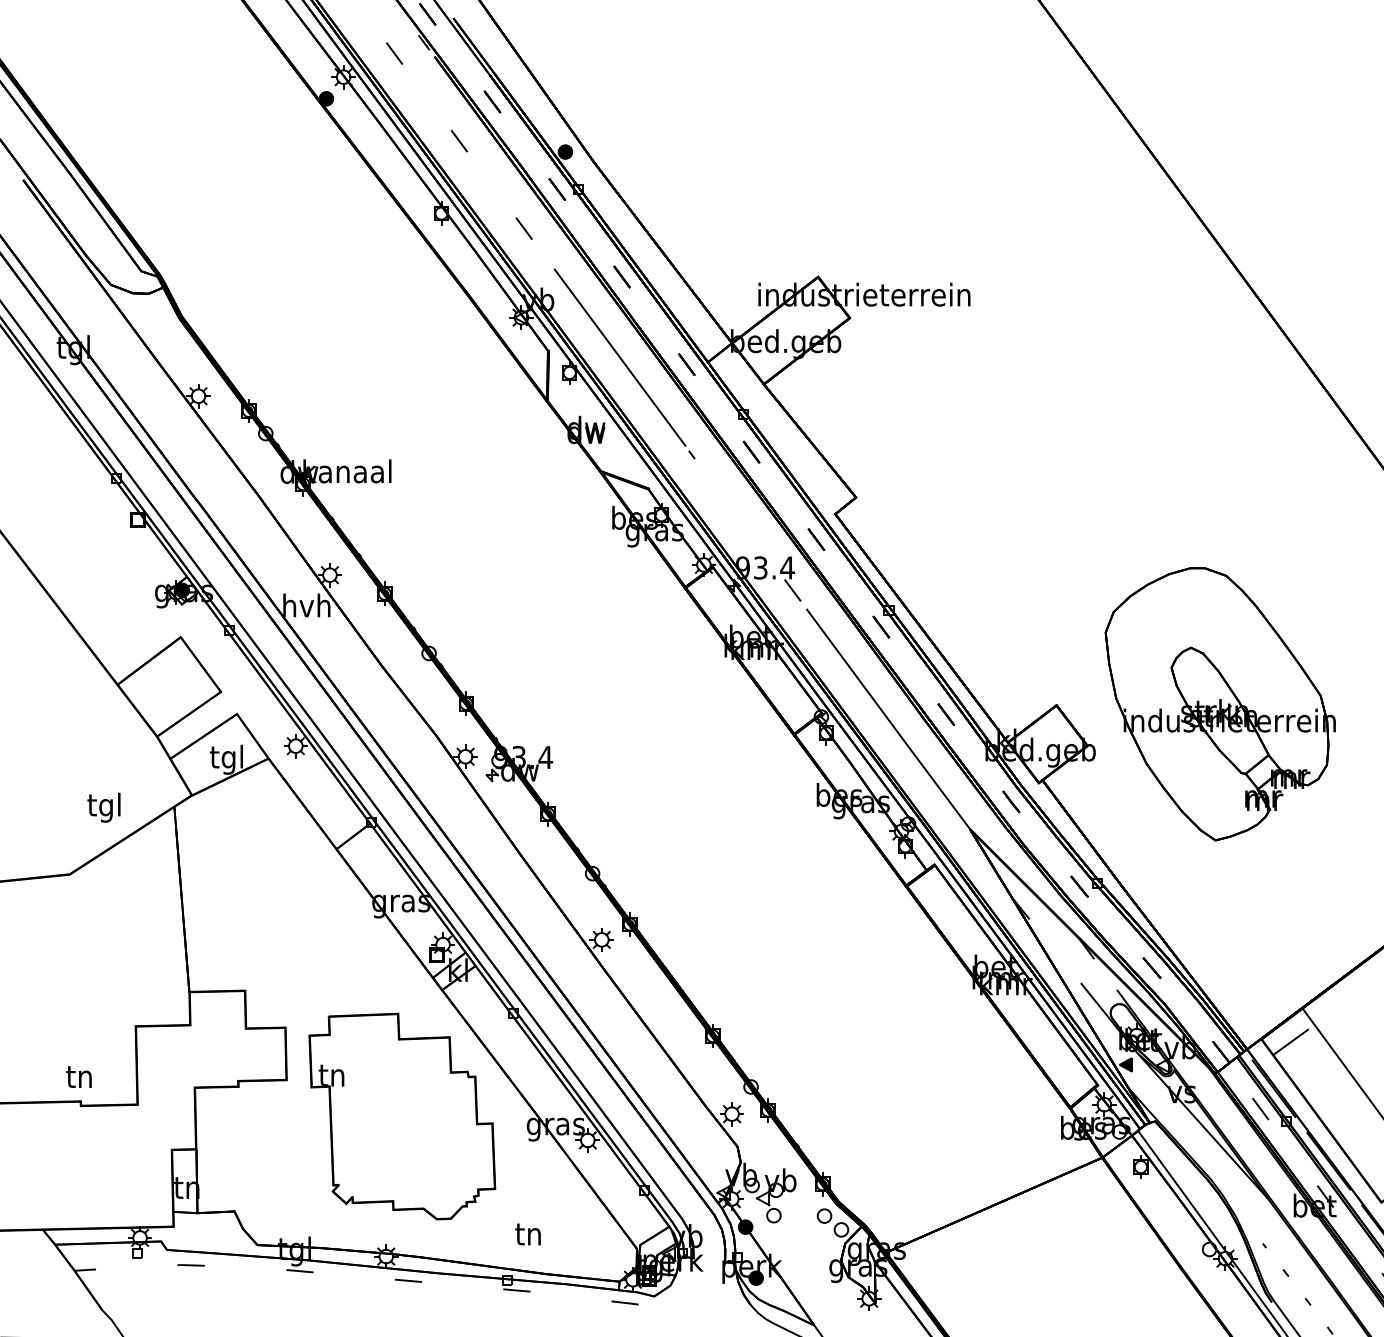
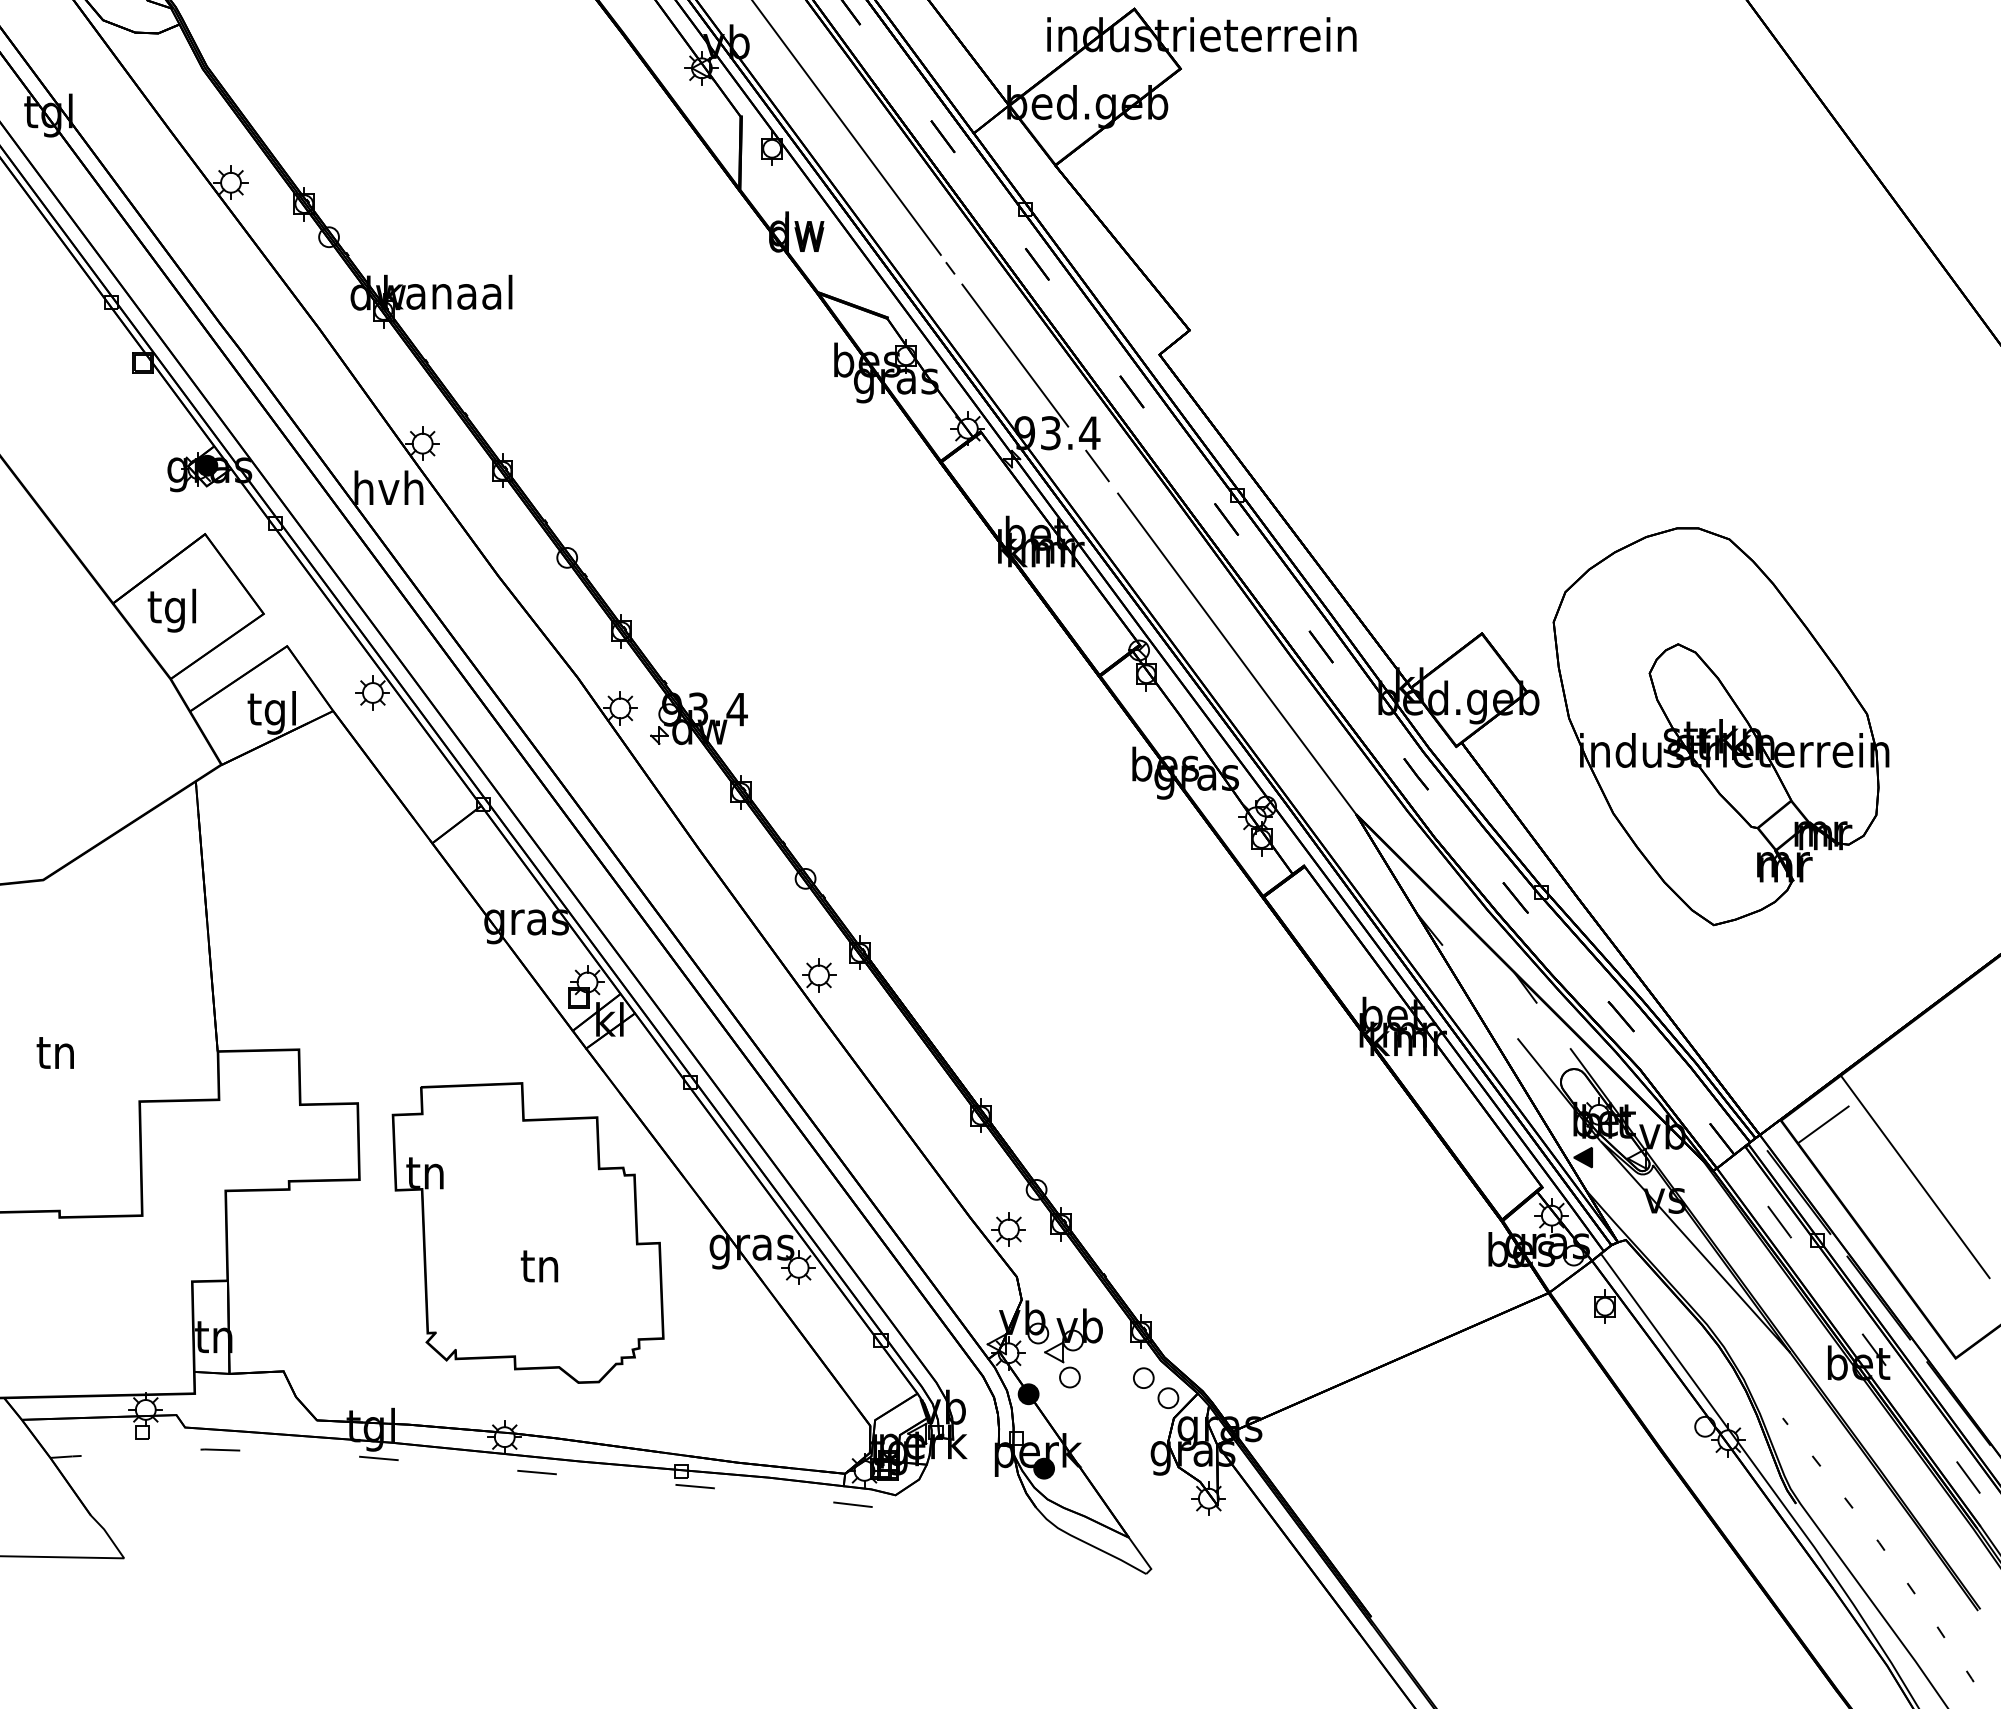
line: (736, 514) -> (1015, 355), added
part: (1219, 704) -> (1719, 726), moved
text: (103, 807) -> (171, 610), moved
text: (78, 1076) -> (54, 1052), moved
text: (527, 1234) -> (538, 1266), moved

